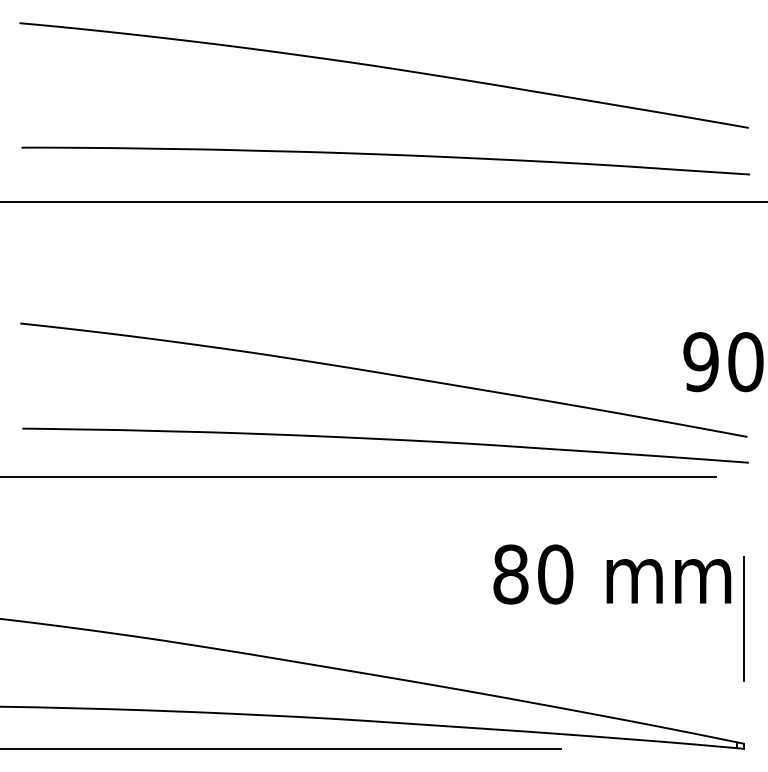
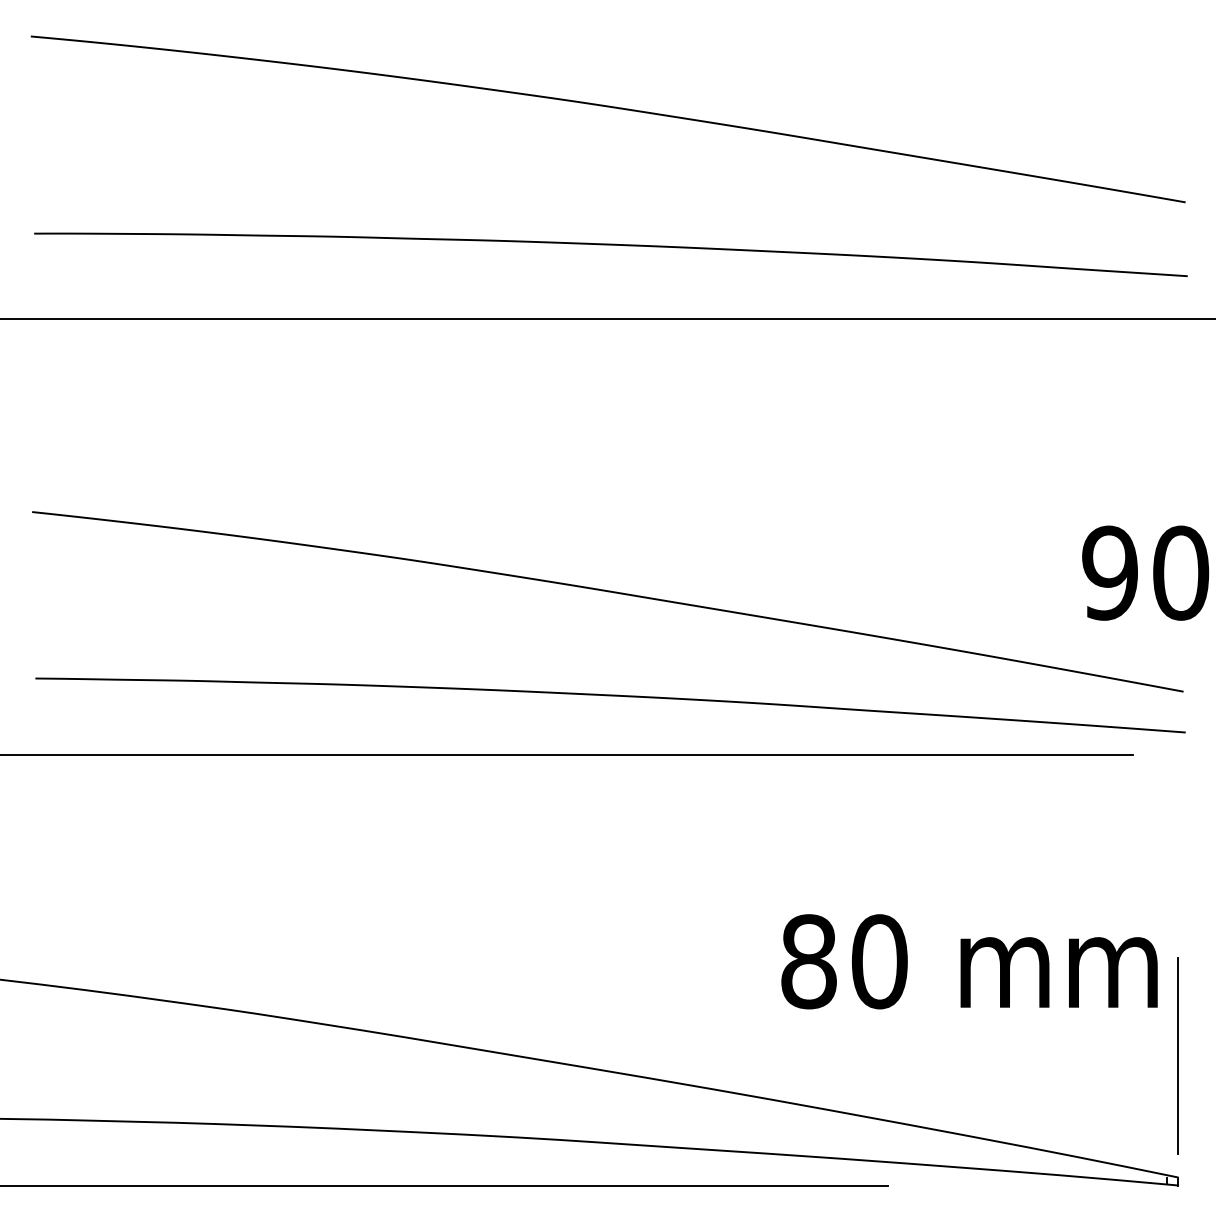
text: (612, 574) -> (969, 961), moved
line: (743, 618) -> (1177, 1055), moved

